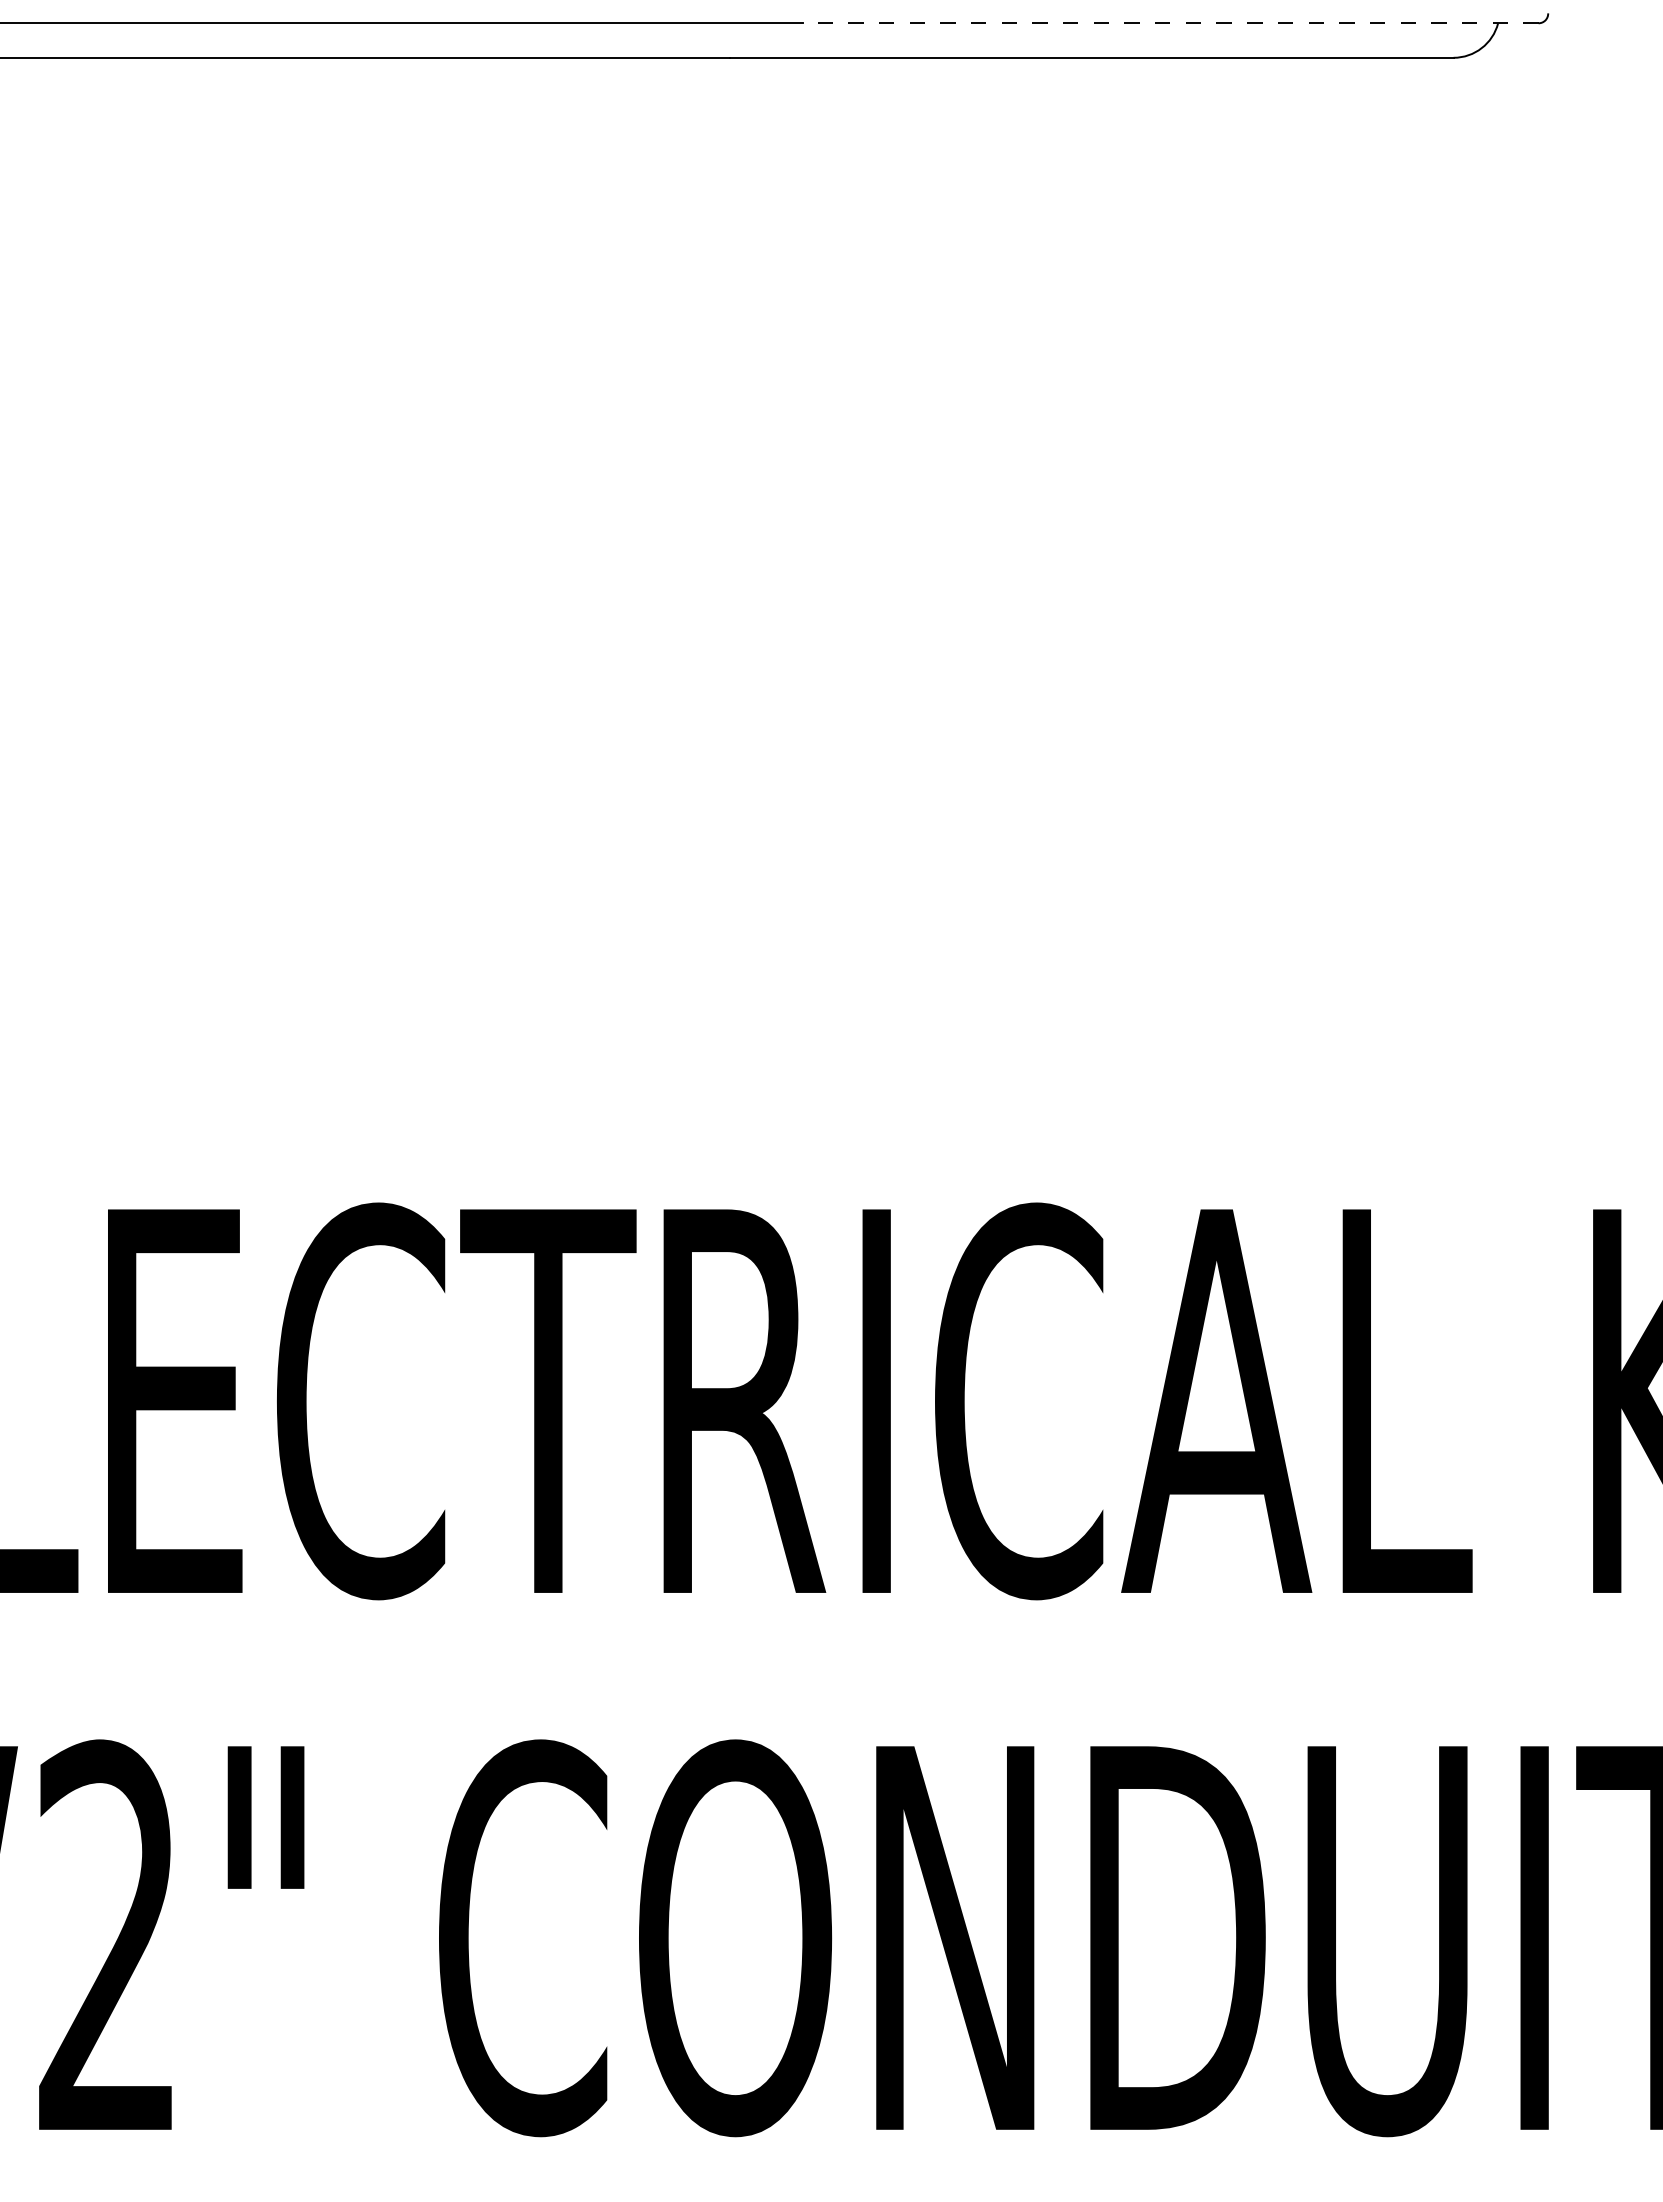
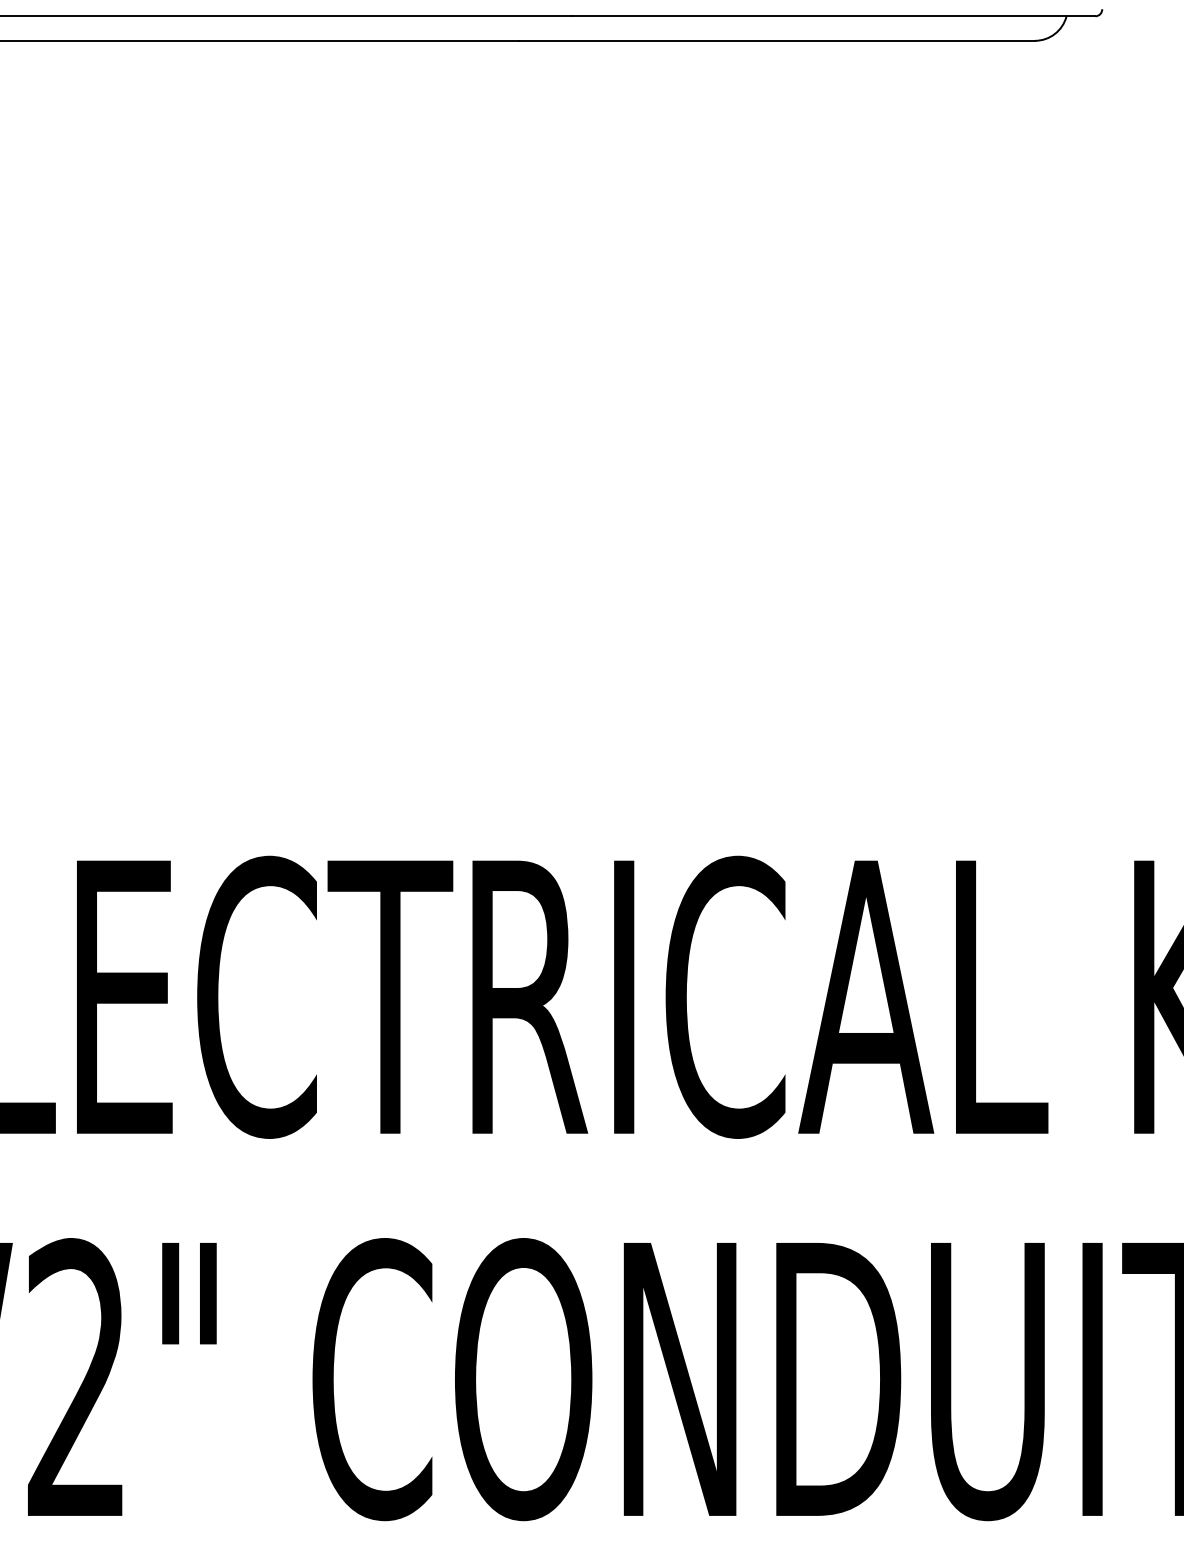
line: (1170, 23) -> (833, 16), dashed -> solid

